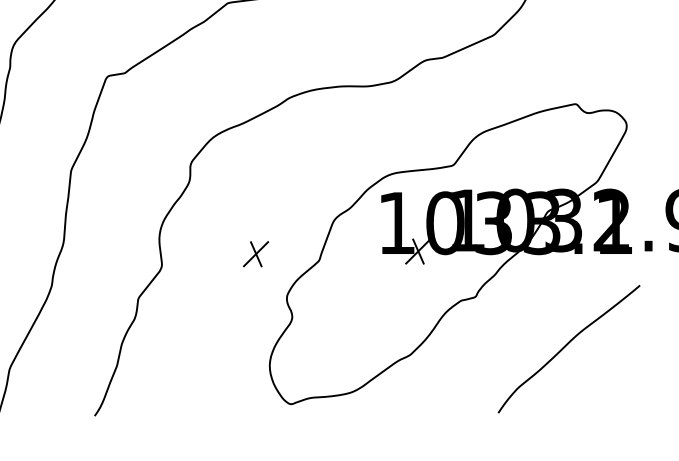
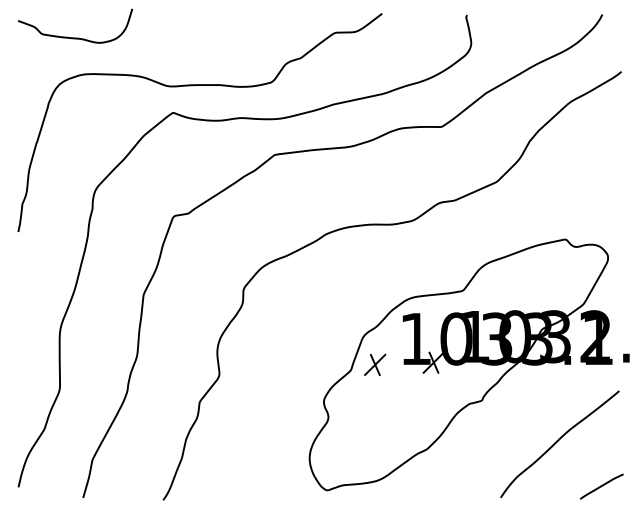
part: (256, 253) -> (375, 364), moved
line: (618, 399) -> (601, 486), added

